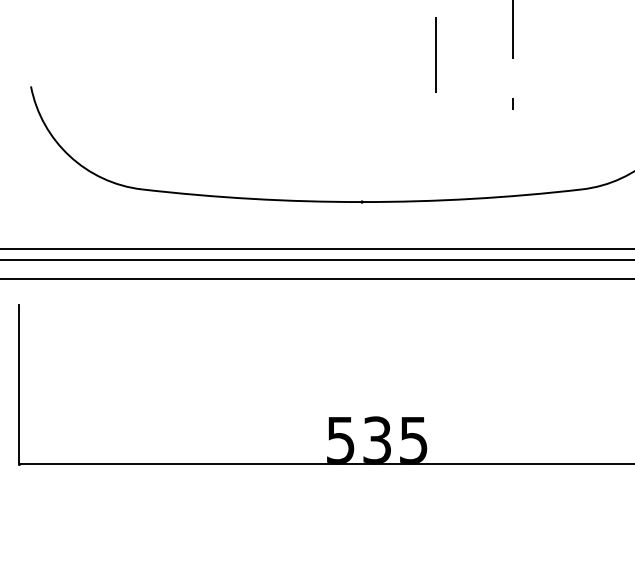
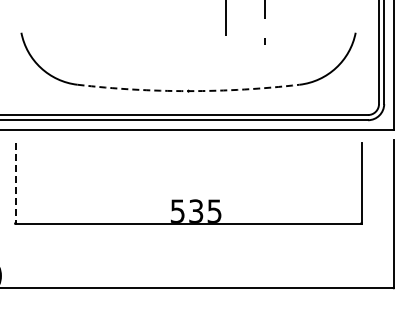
arc: (361, 202) -> (188, 91), solid -> dashed
line: (19, 385) -> (15, 183), solid -> dashed

